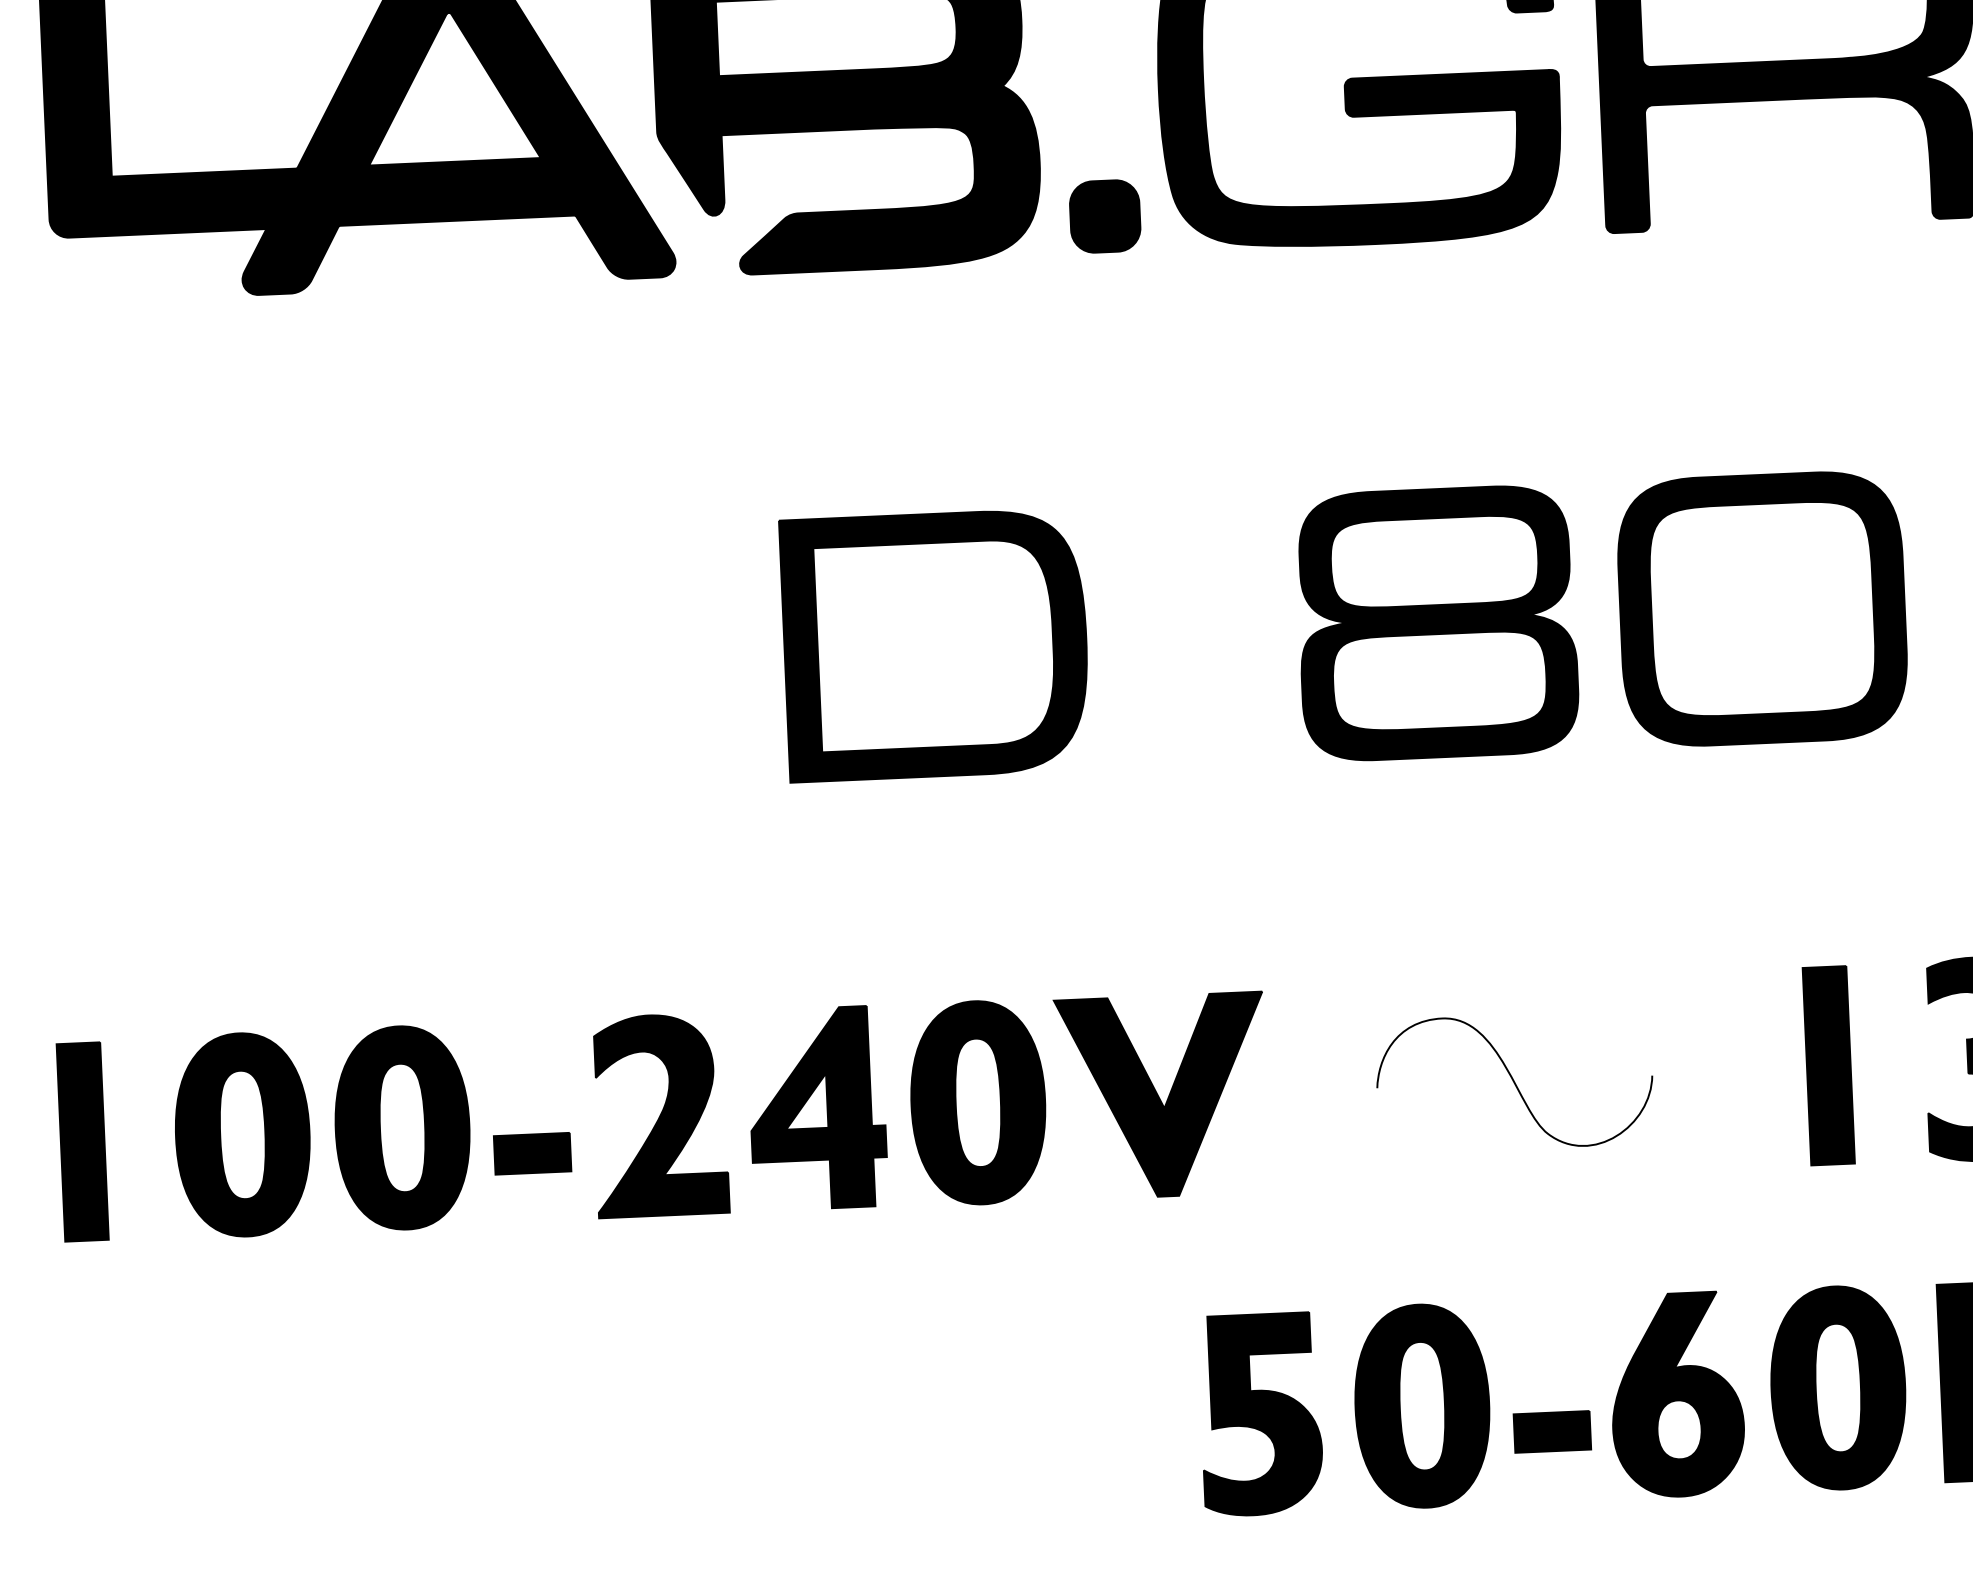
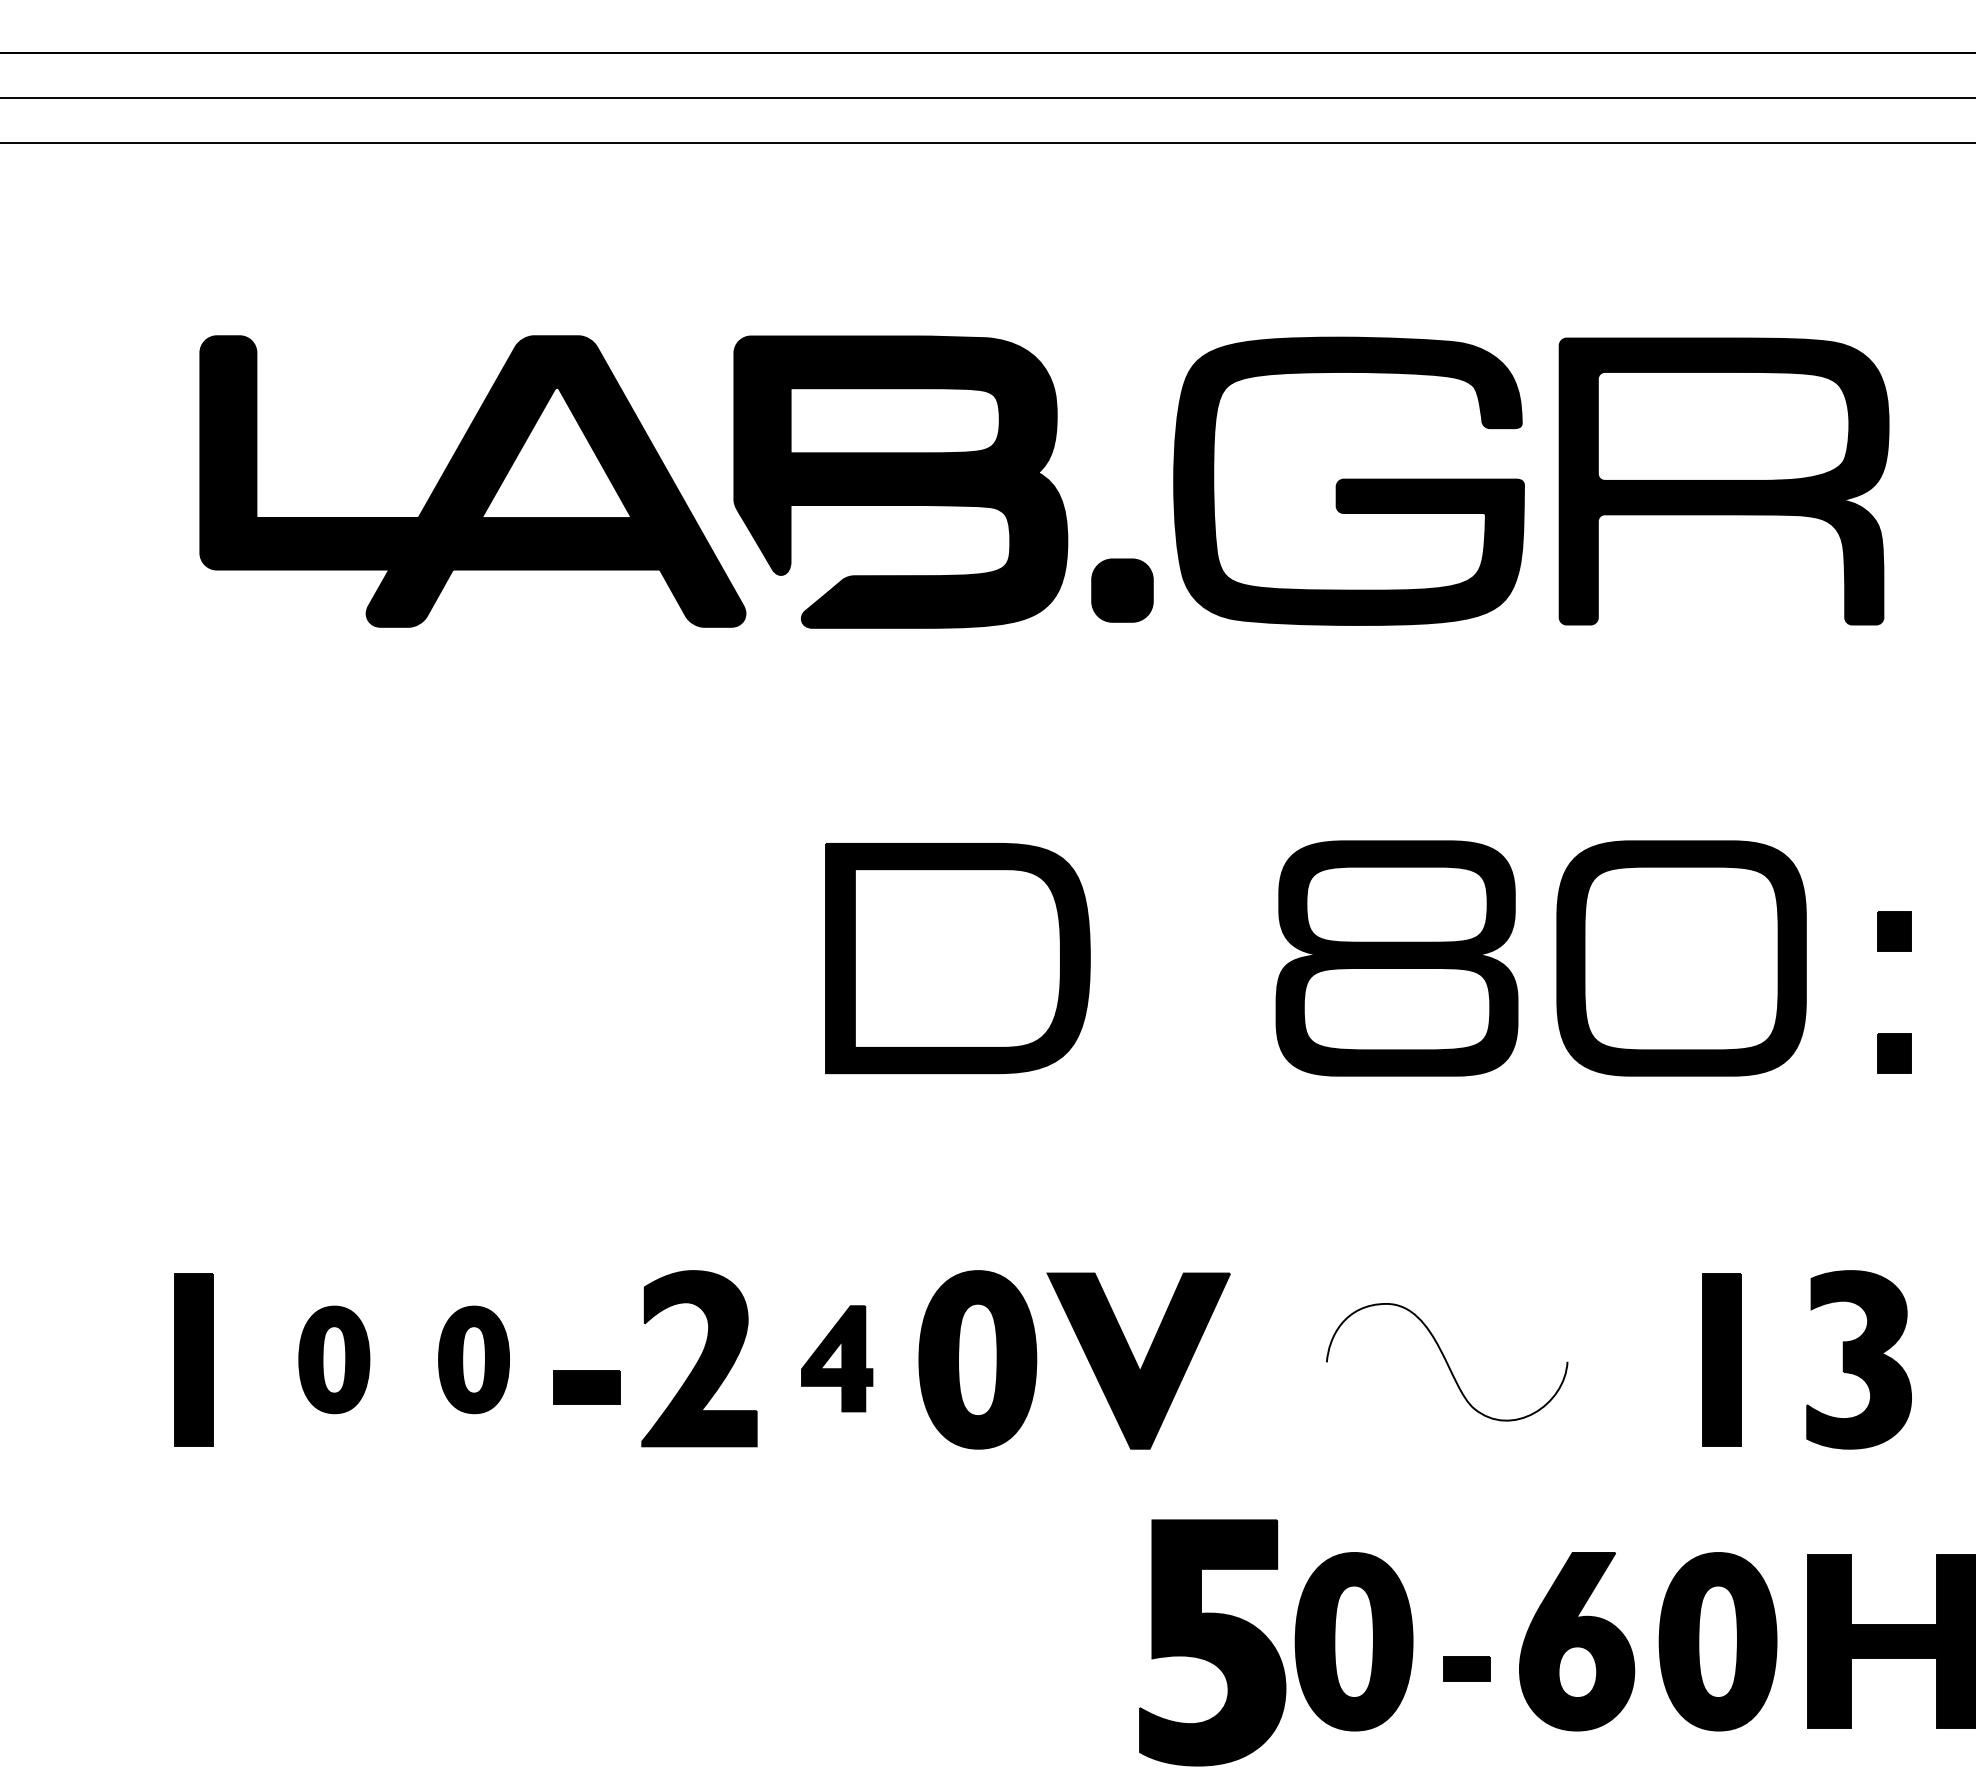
part: (816, 1108) -> (836, 1358), size x0.6
part: (401, 1127) -> (473, 1359), size x0.6
part: (243, 1134) -> (334, 1359), size x0.6
part: (1260, 1414) -> (1212, 1642), size x1.4
part: (1552, 1431) -> (1466, 1668), size x0.7

